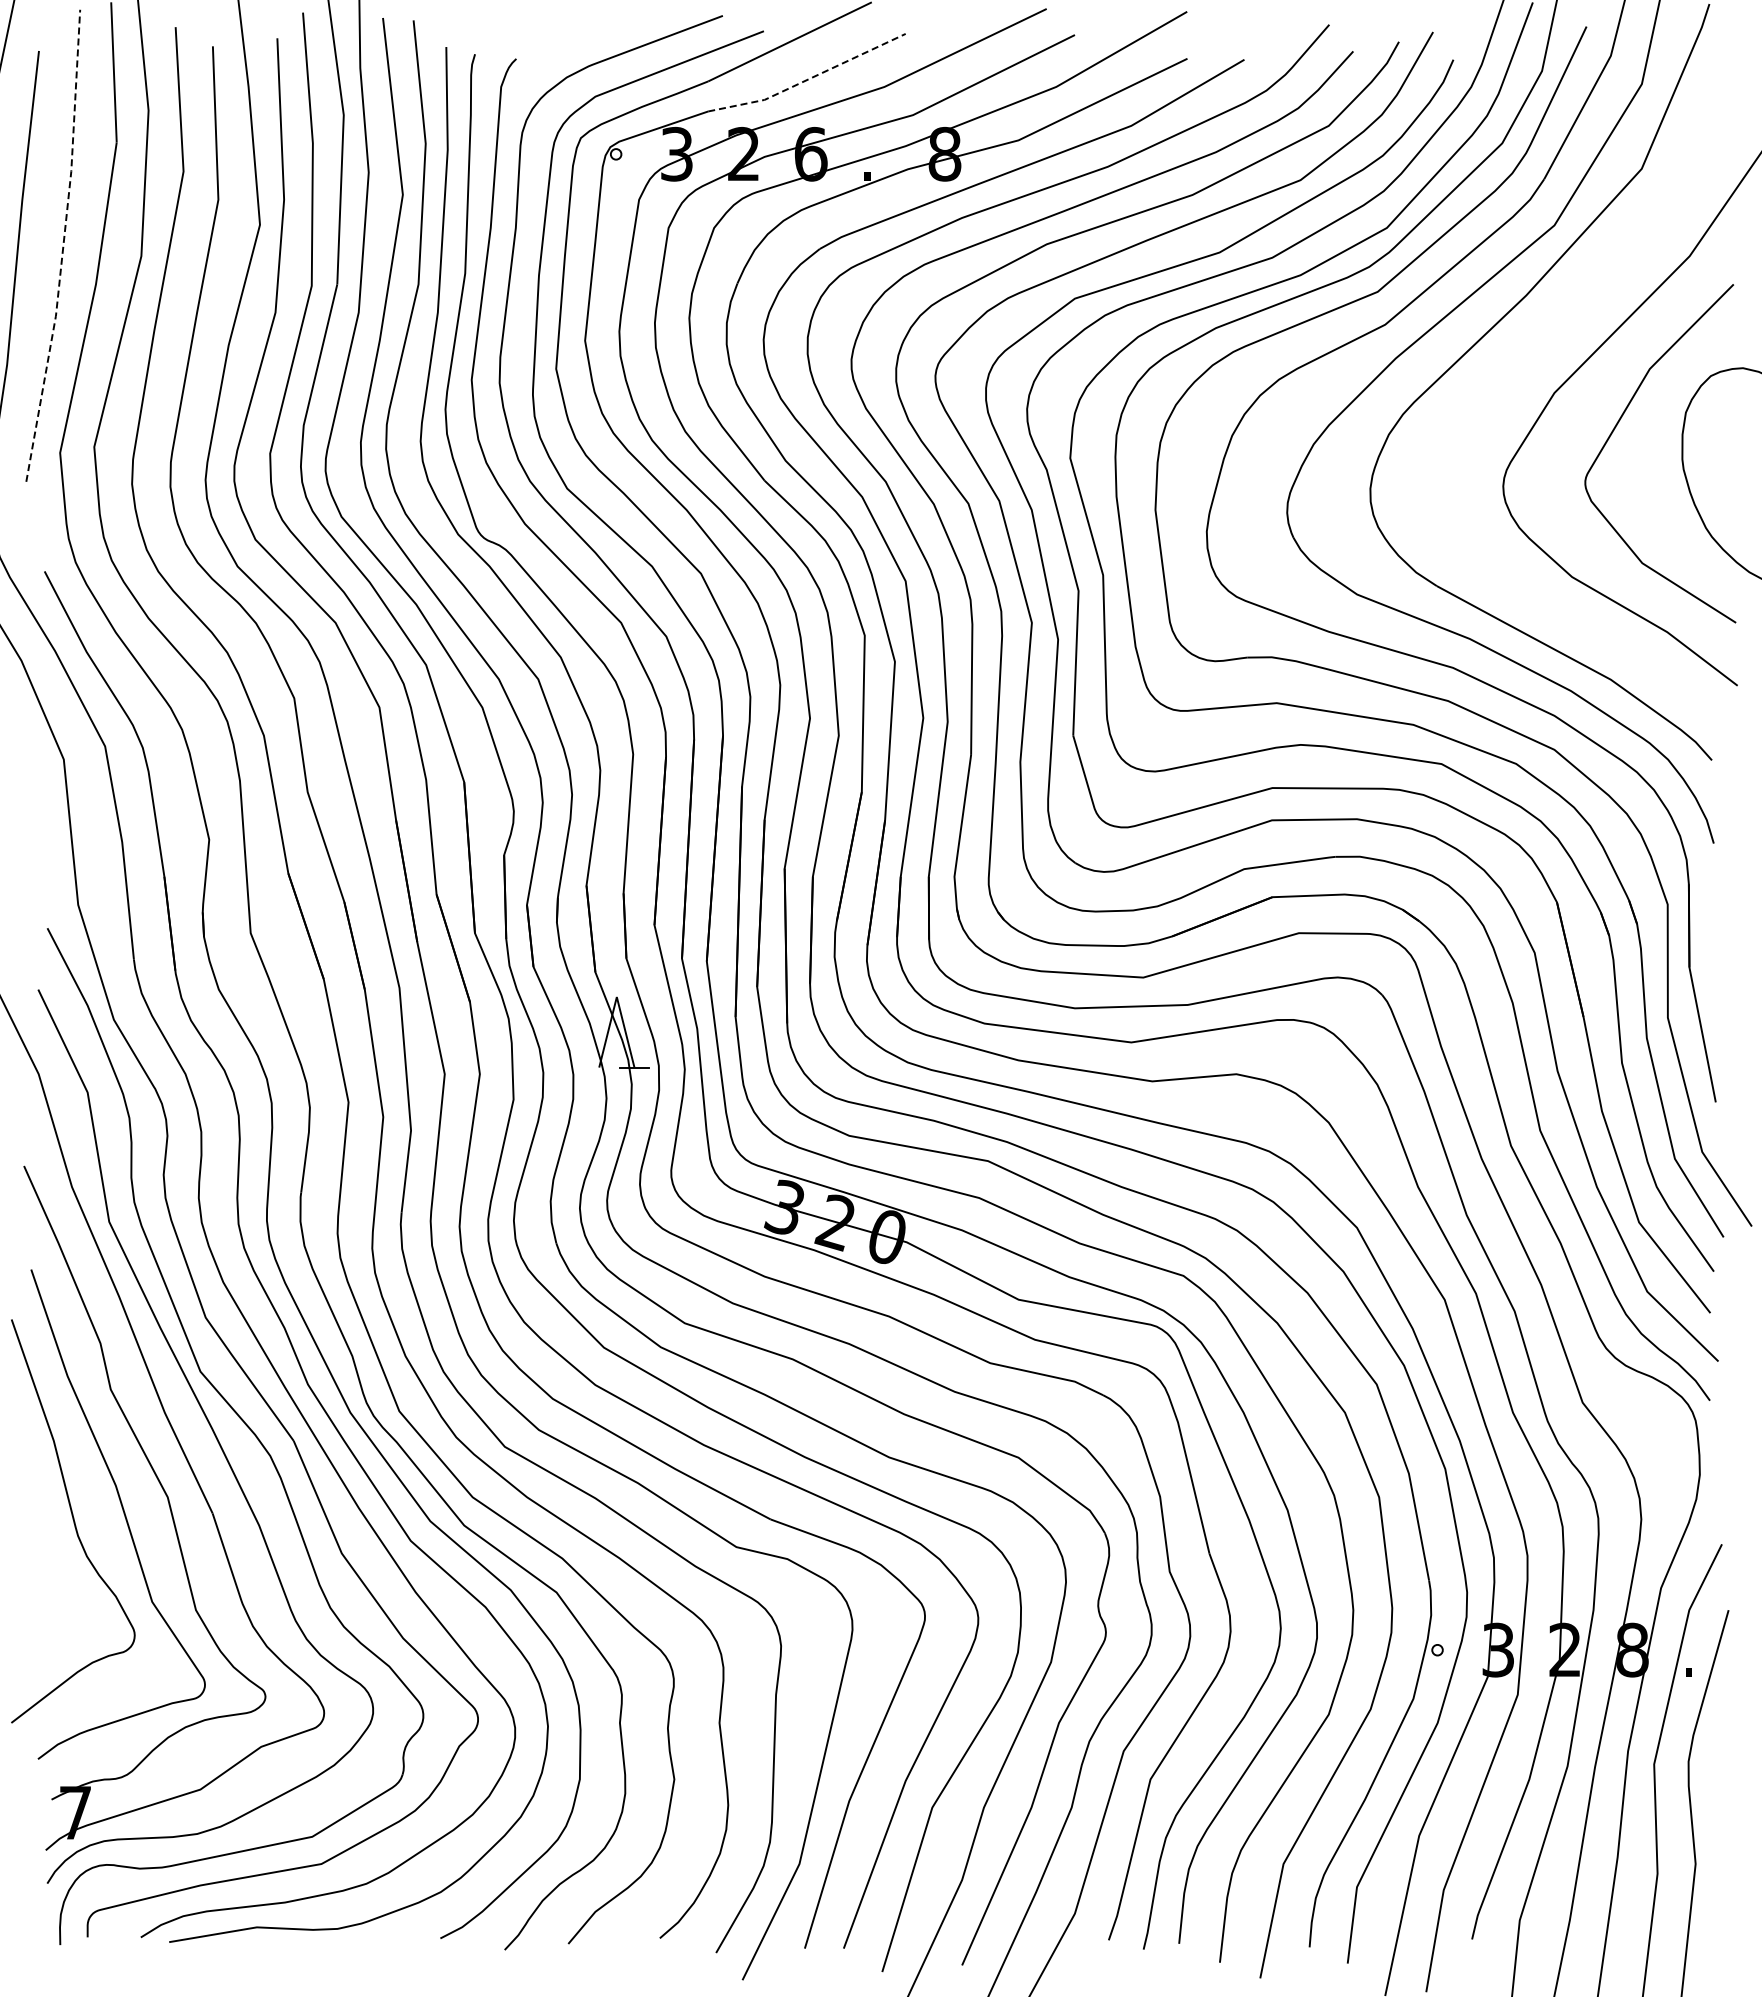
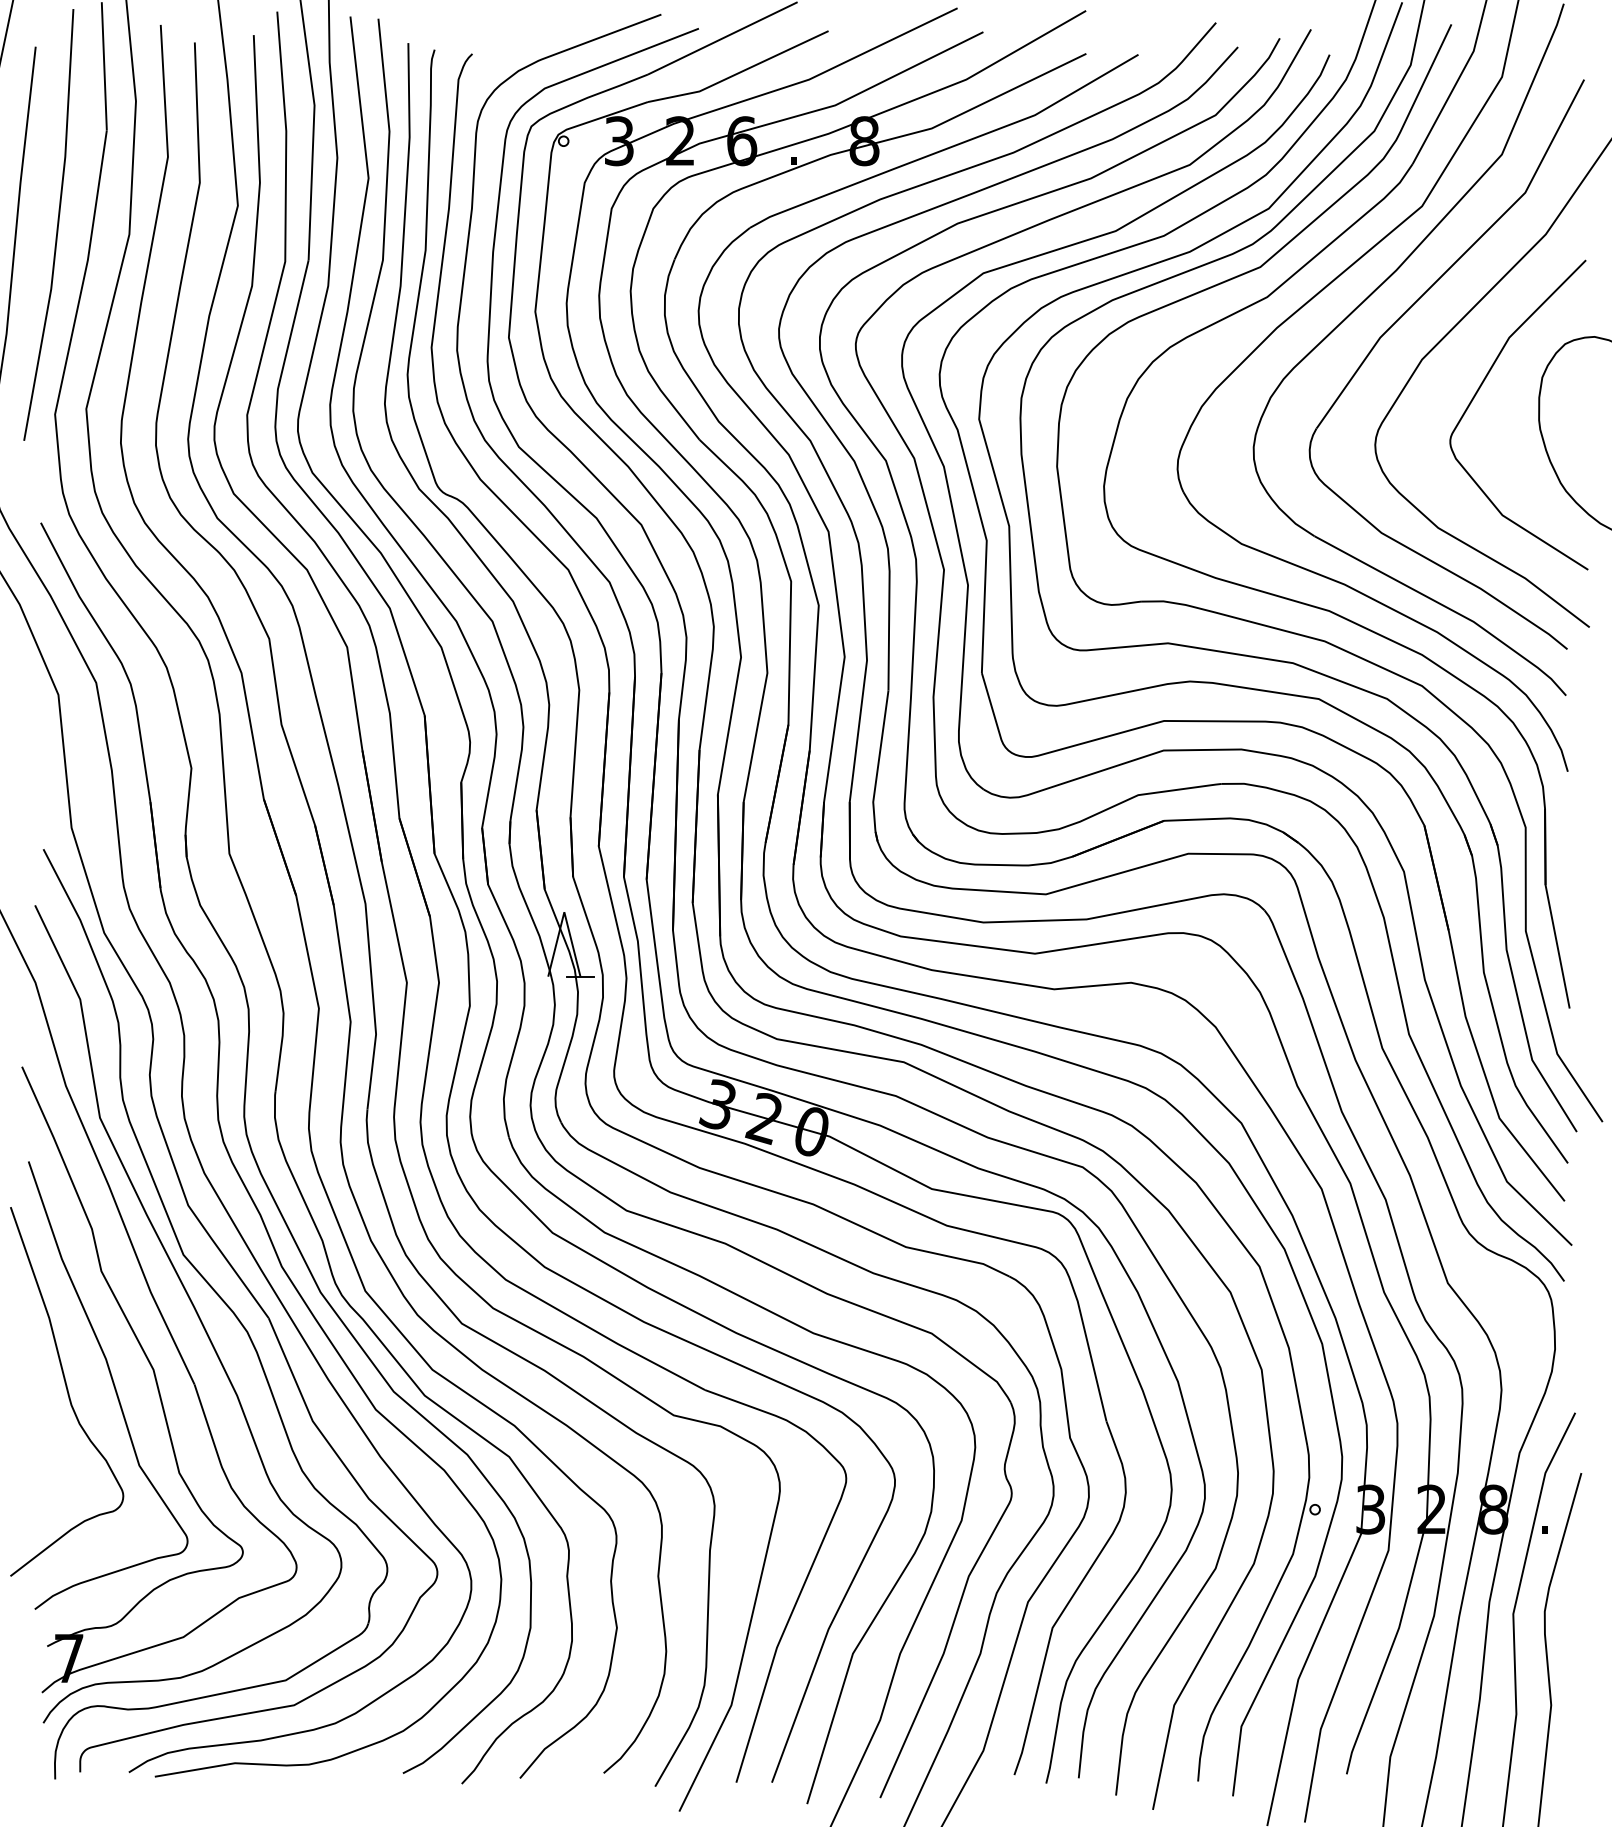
line: (808, 79) -> (739, 72), dashed -> solid
line: (63, 246) -> (58, 225), dashed -> solid
part: (1531, 347) -> (1401, 317), added

